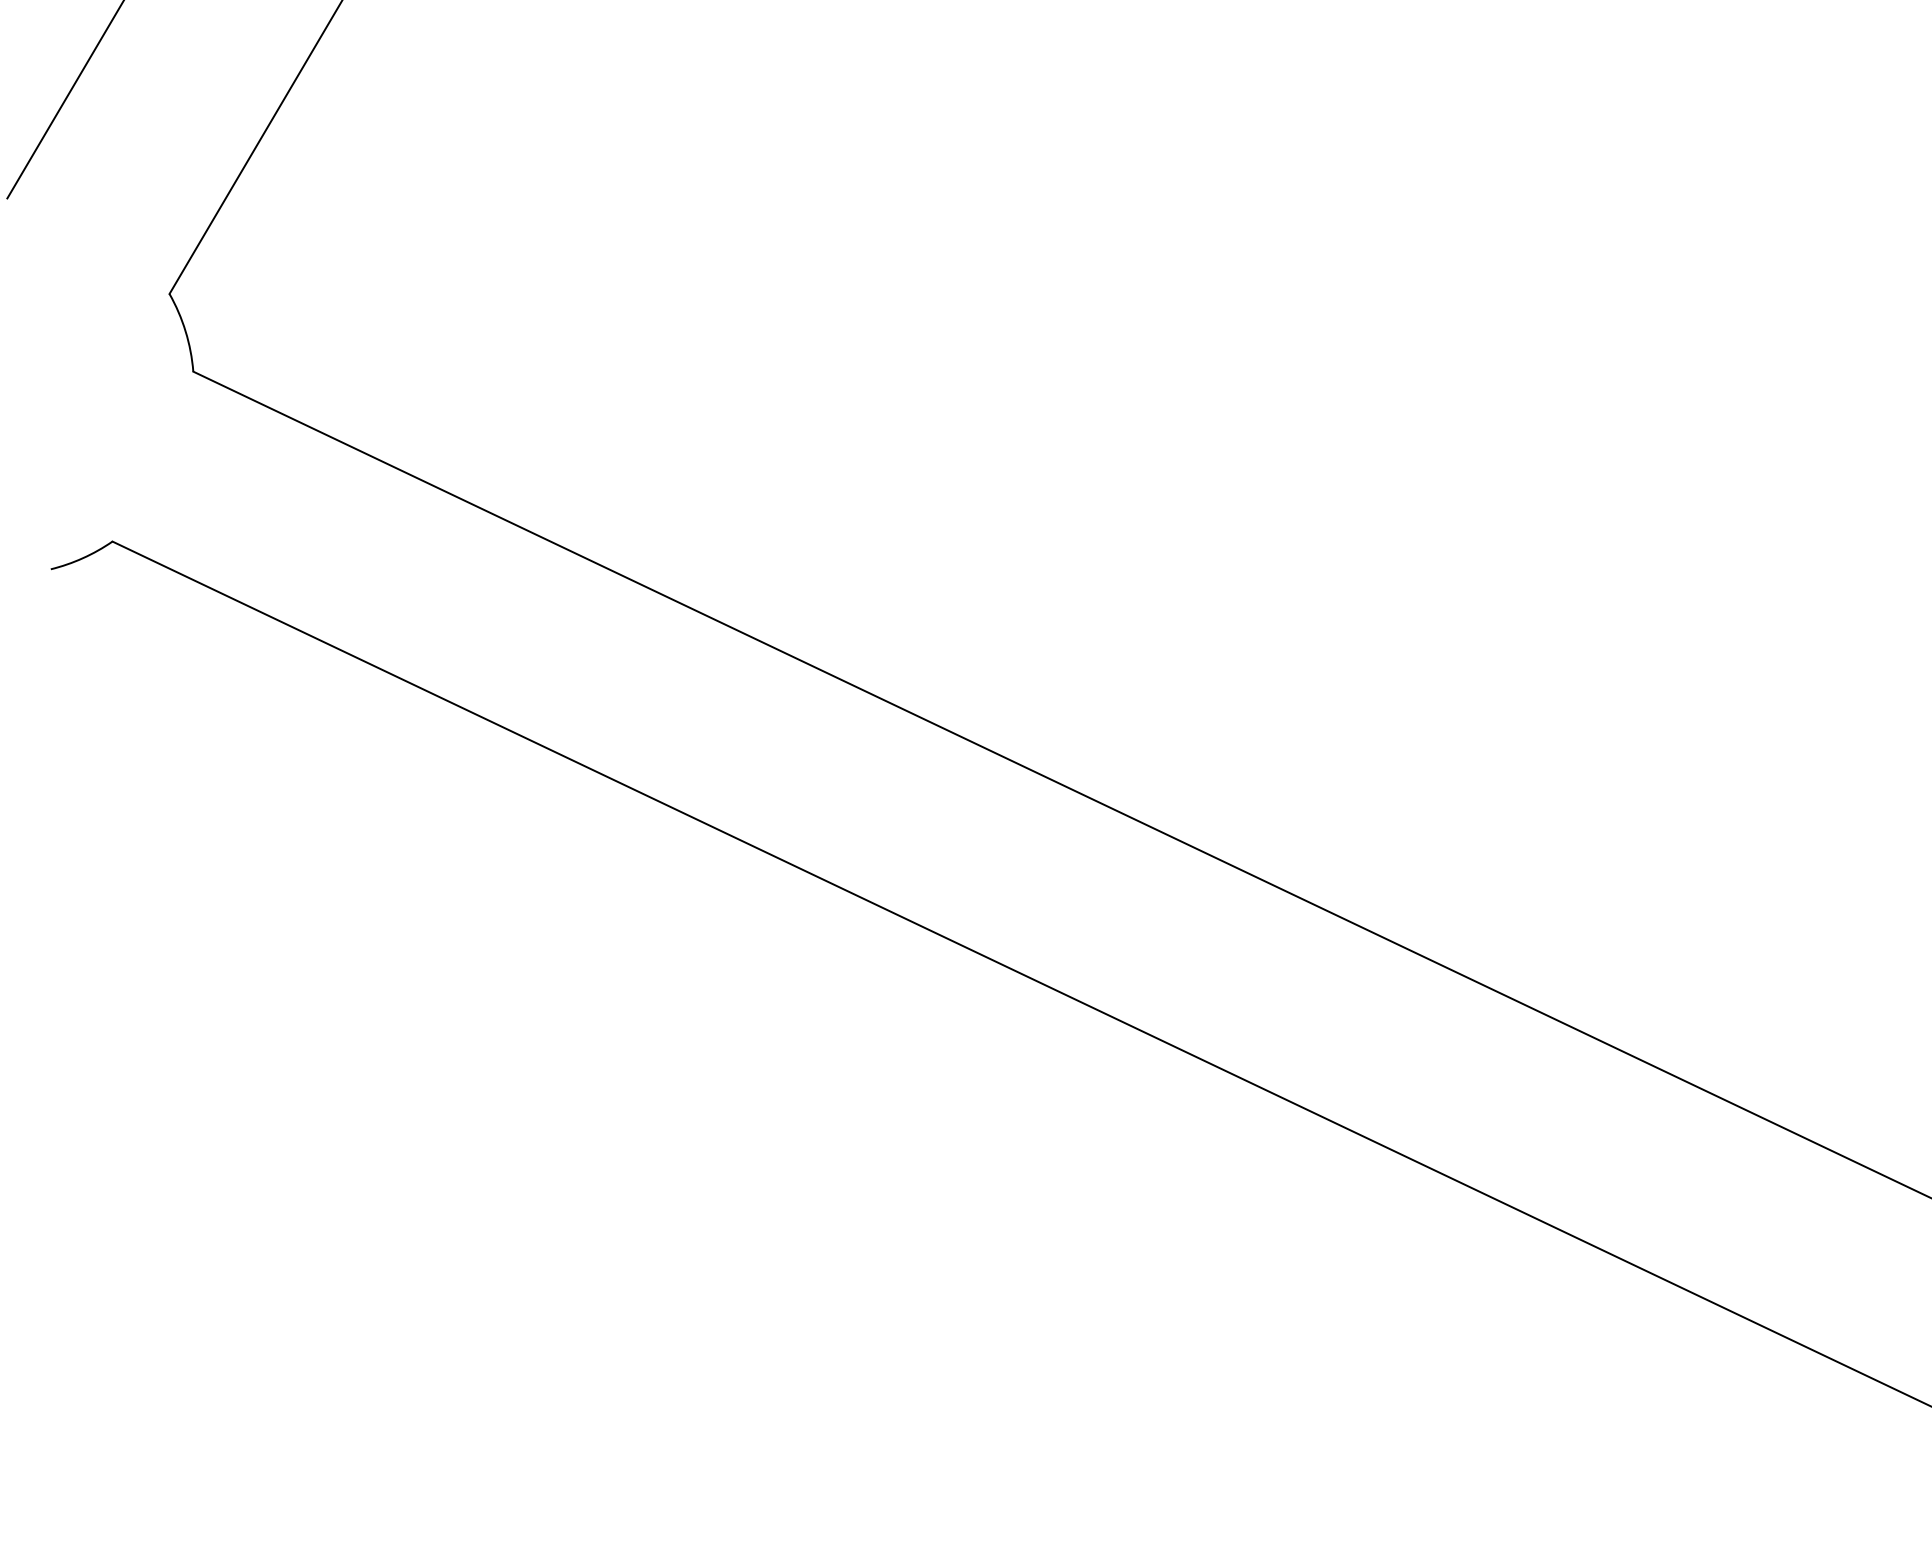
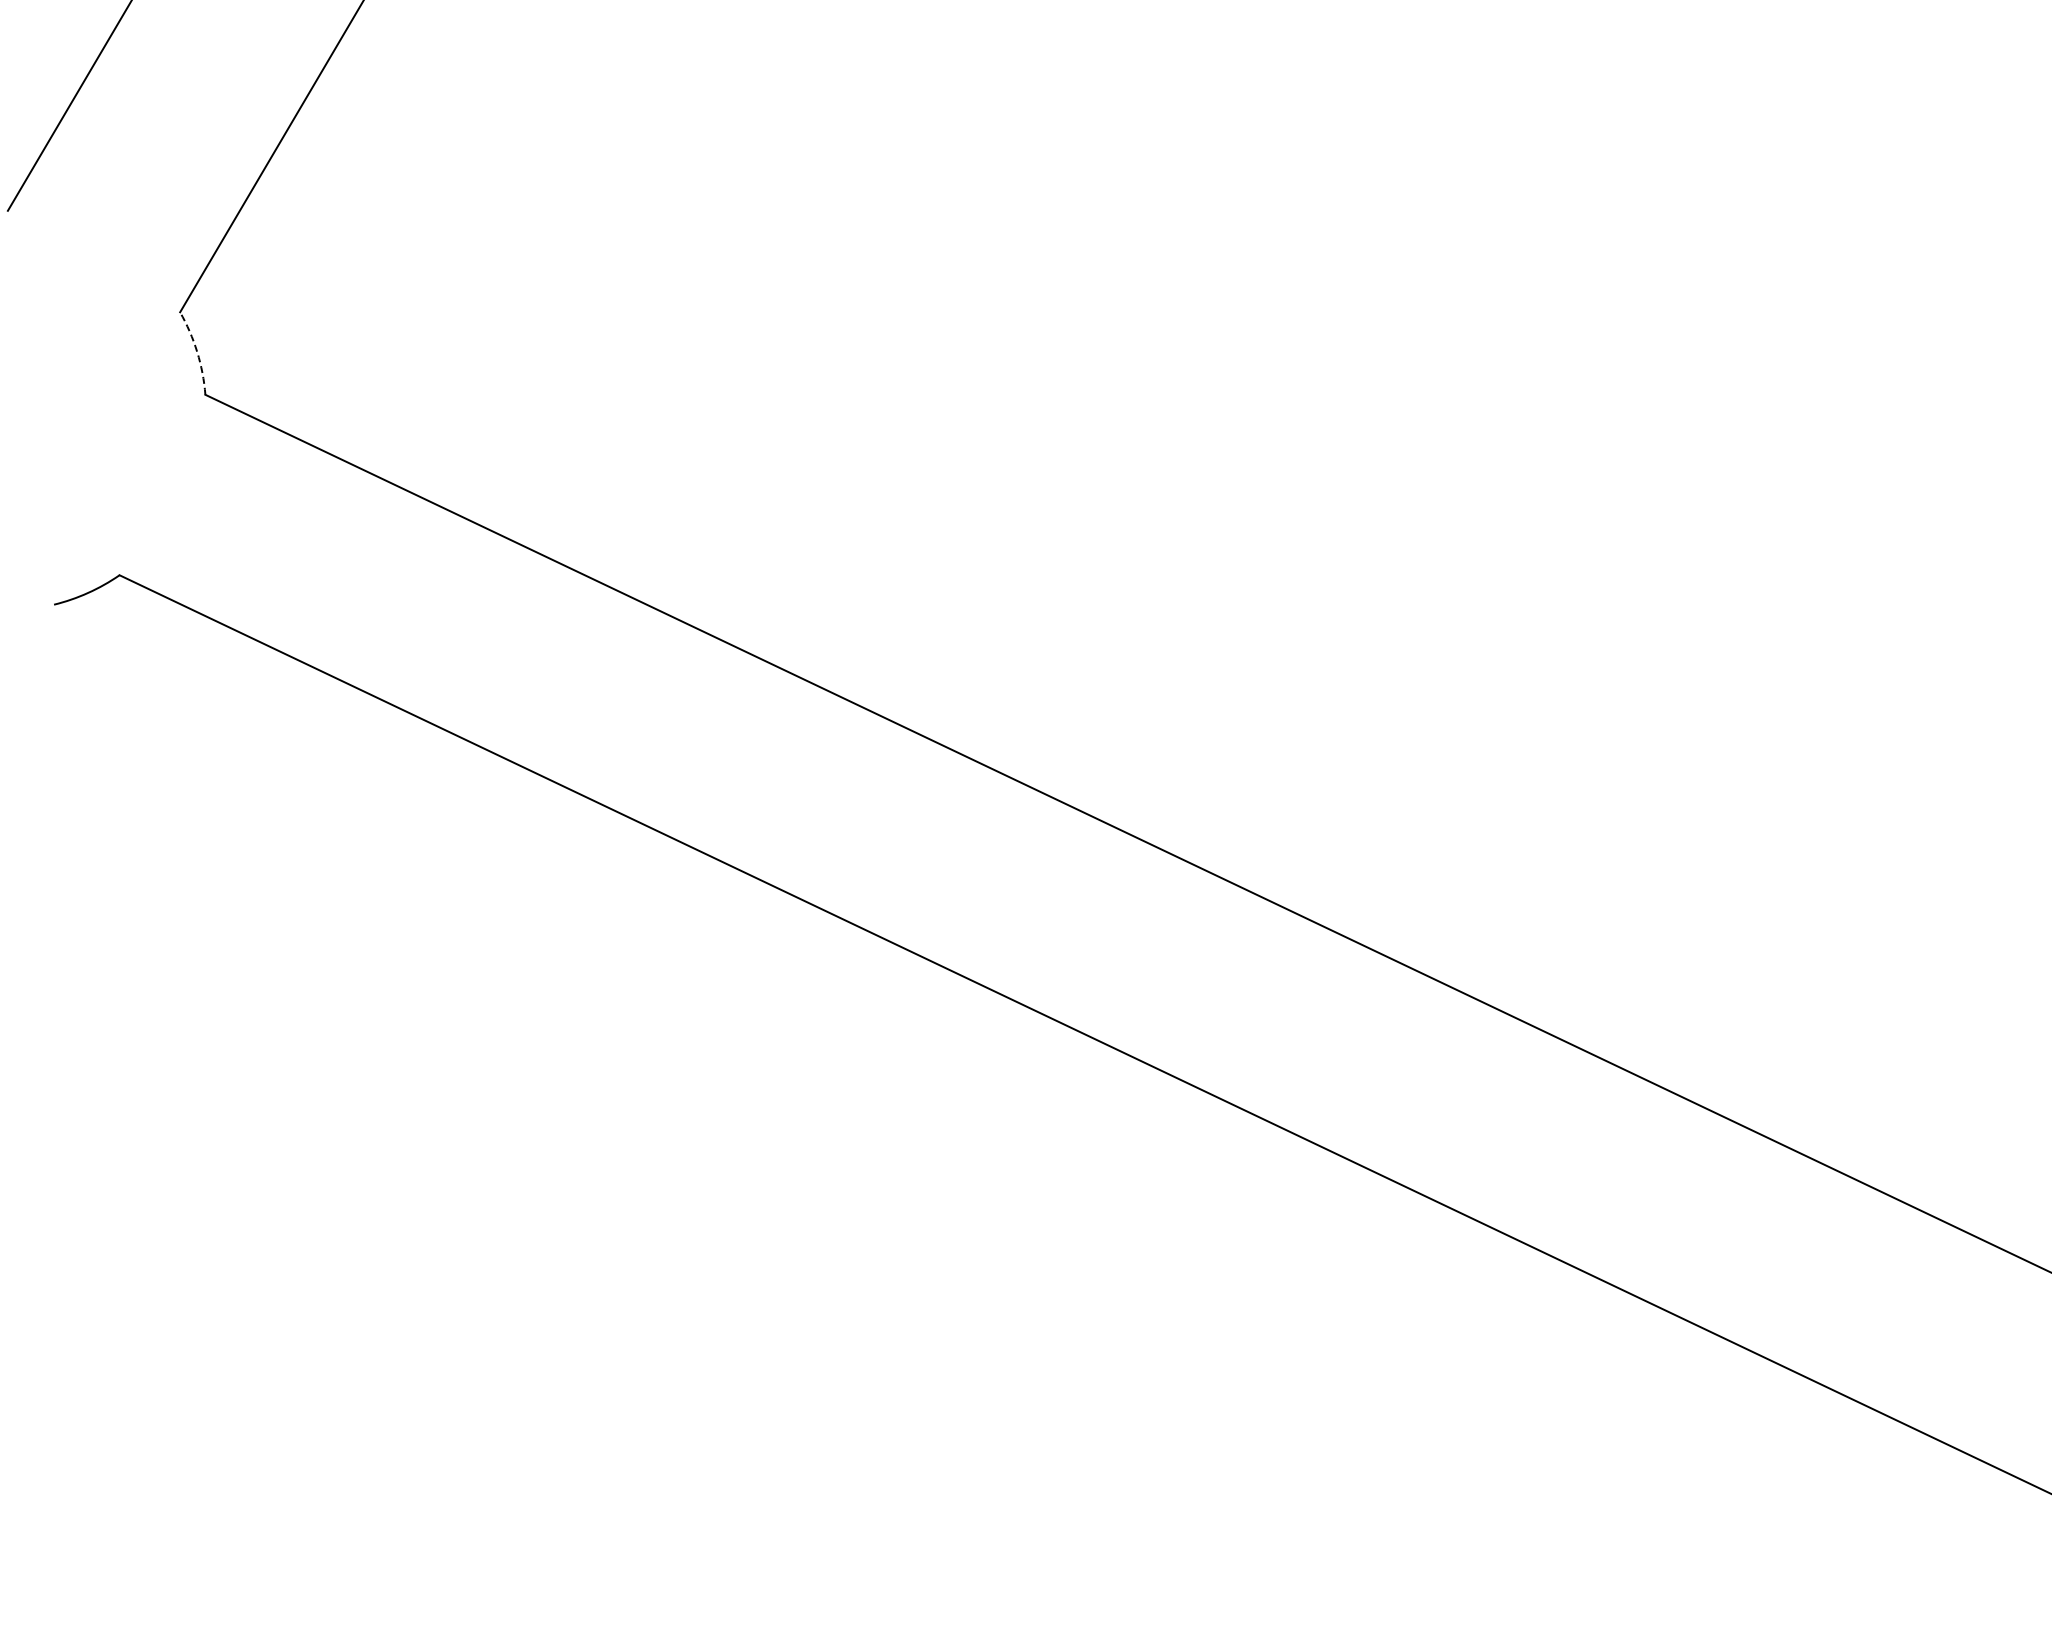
arc: (185, 331) -> (197, 352), solid -> dashed

